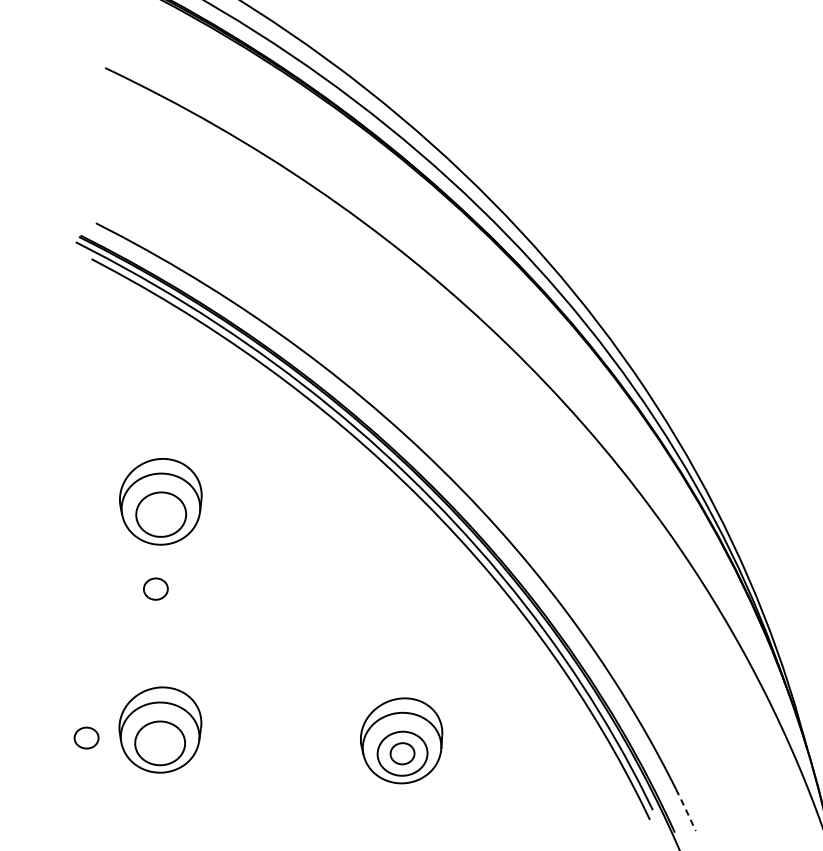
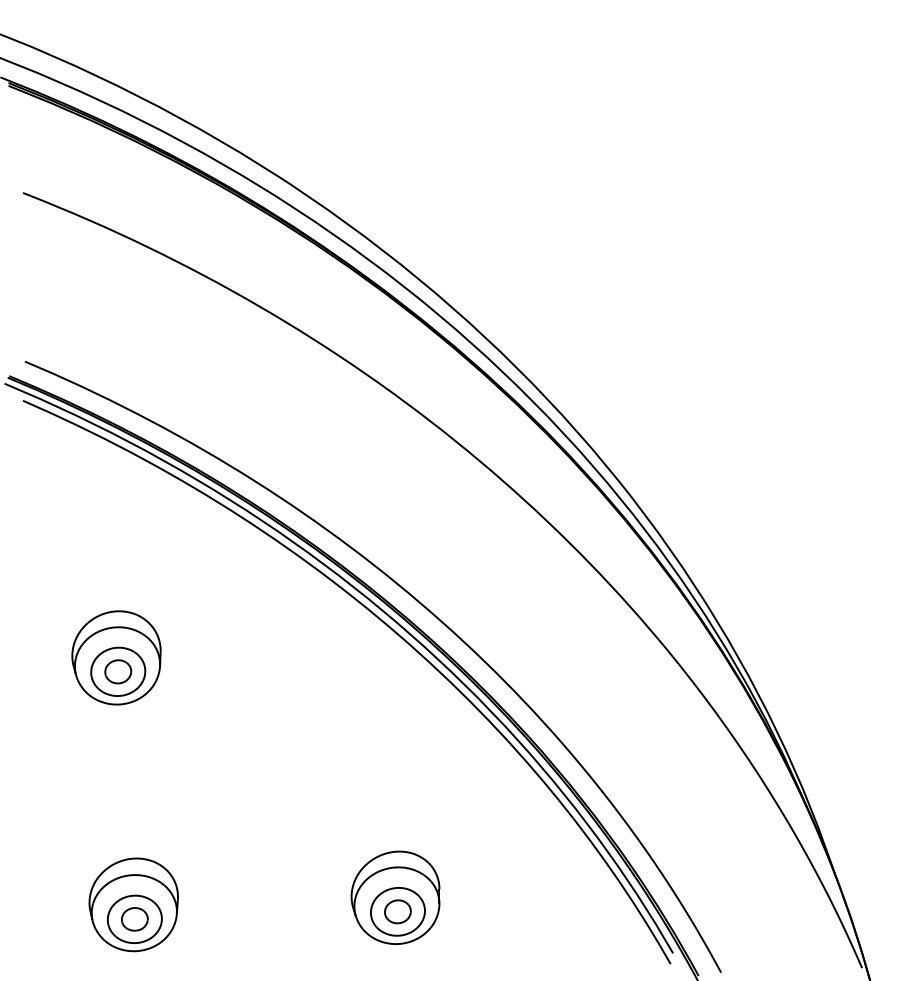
part: (156, 588) -> (118, 671), moved
part: (86, 738) -> (134, 919), moved
line: (686, 809) -> (709, 950), dashed -> solid

